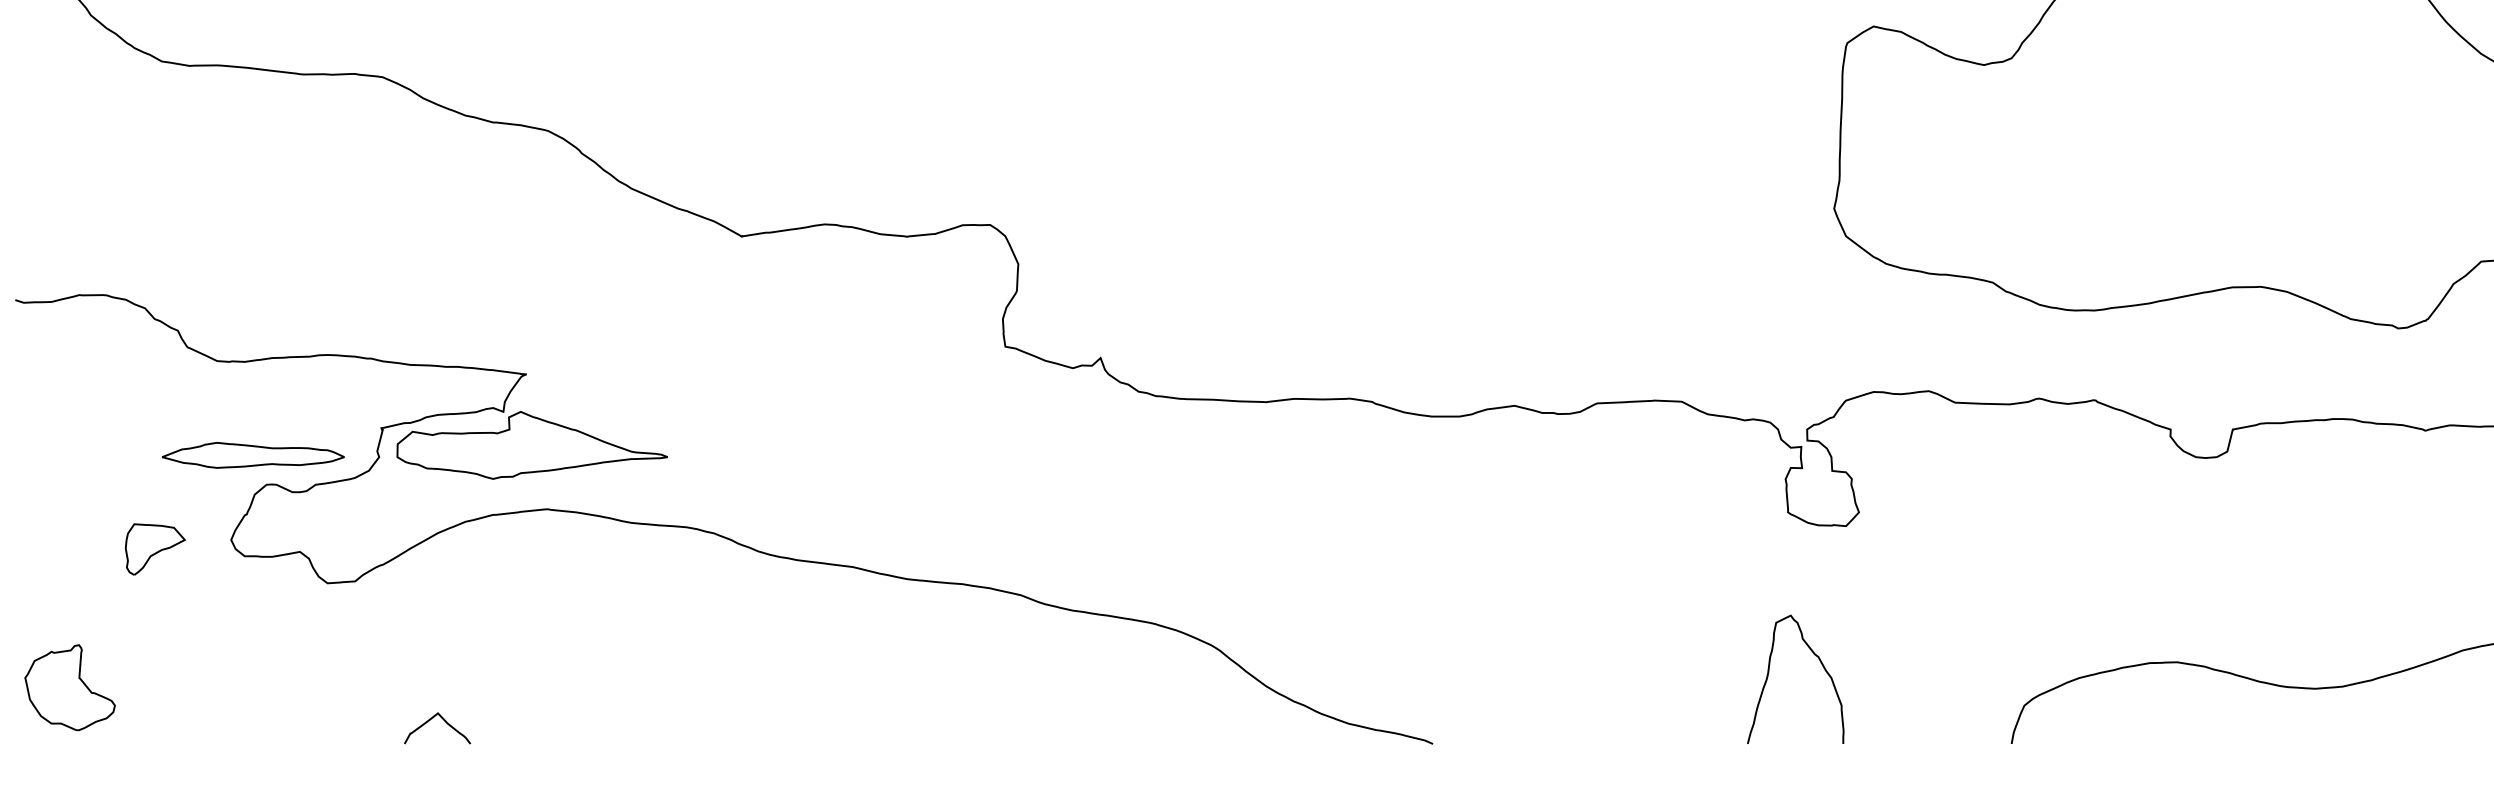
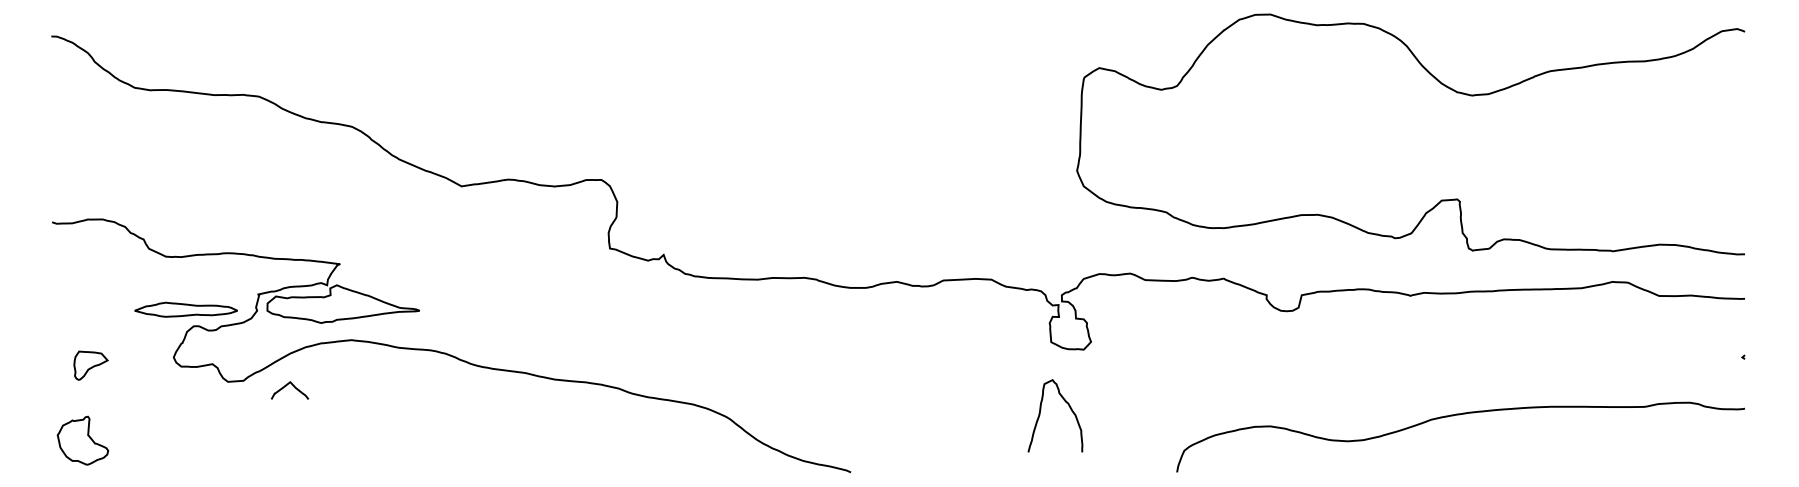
part: (154, 548) -> (90, 365), moved
curve: (1771, 669) -> (1041, 410), moved
curve: (431, 721) -> (286, 386), moved

